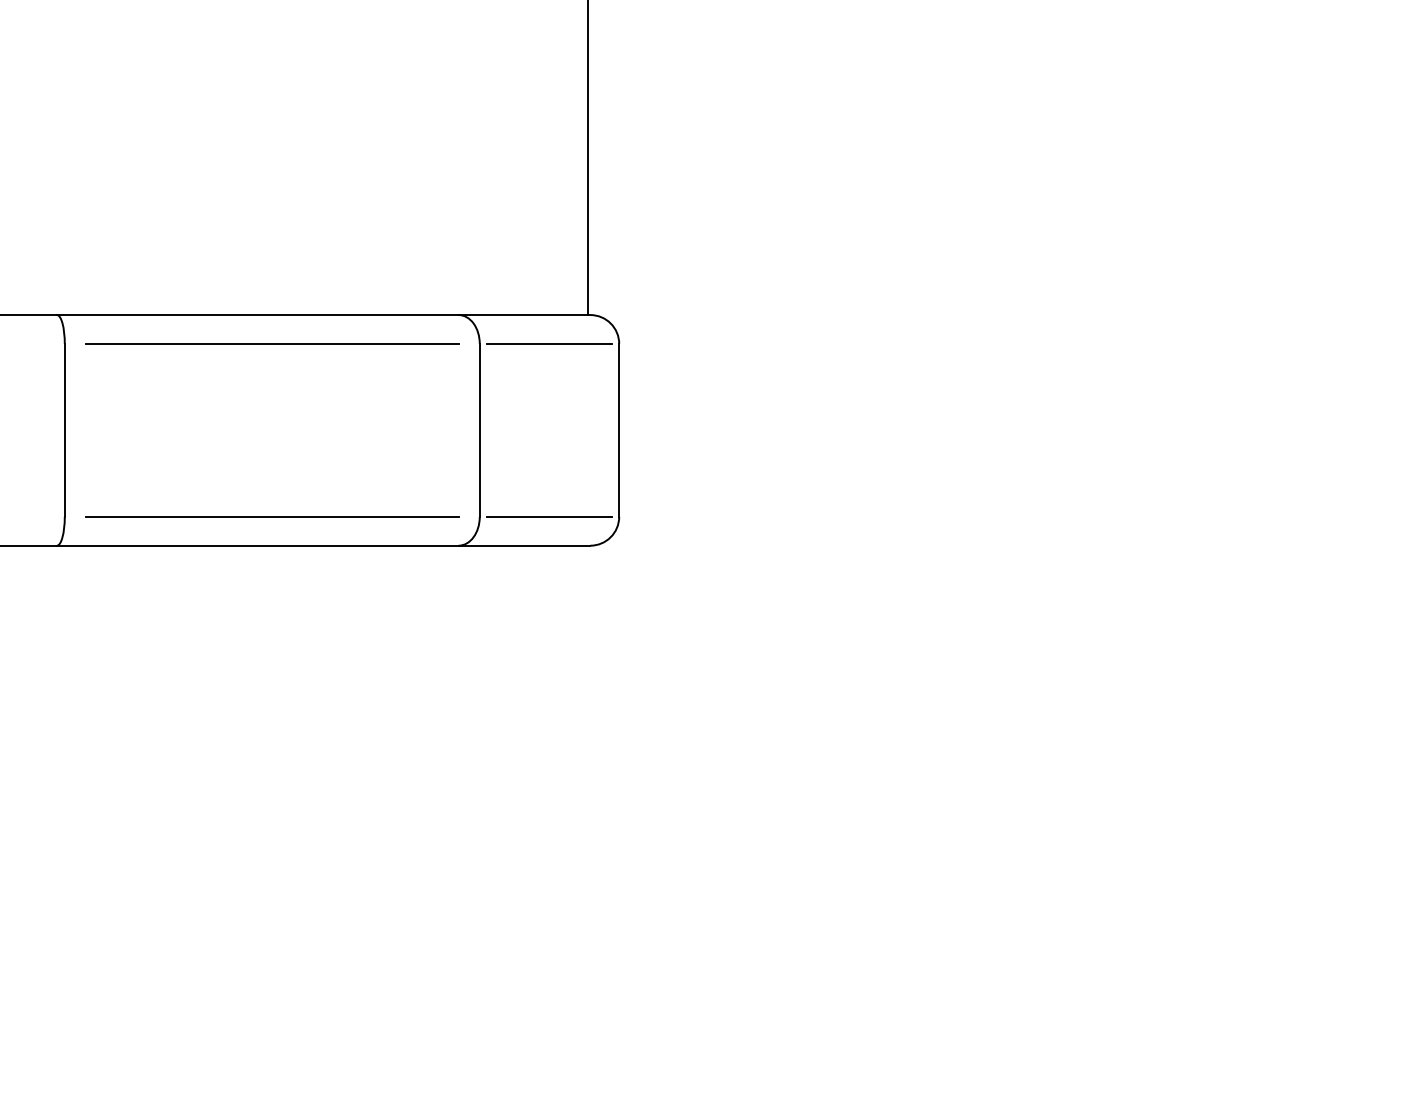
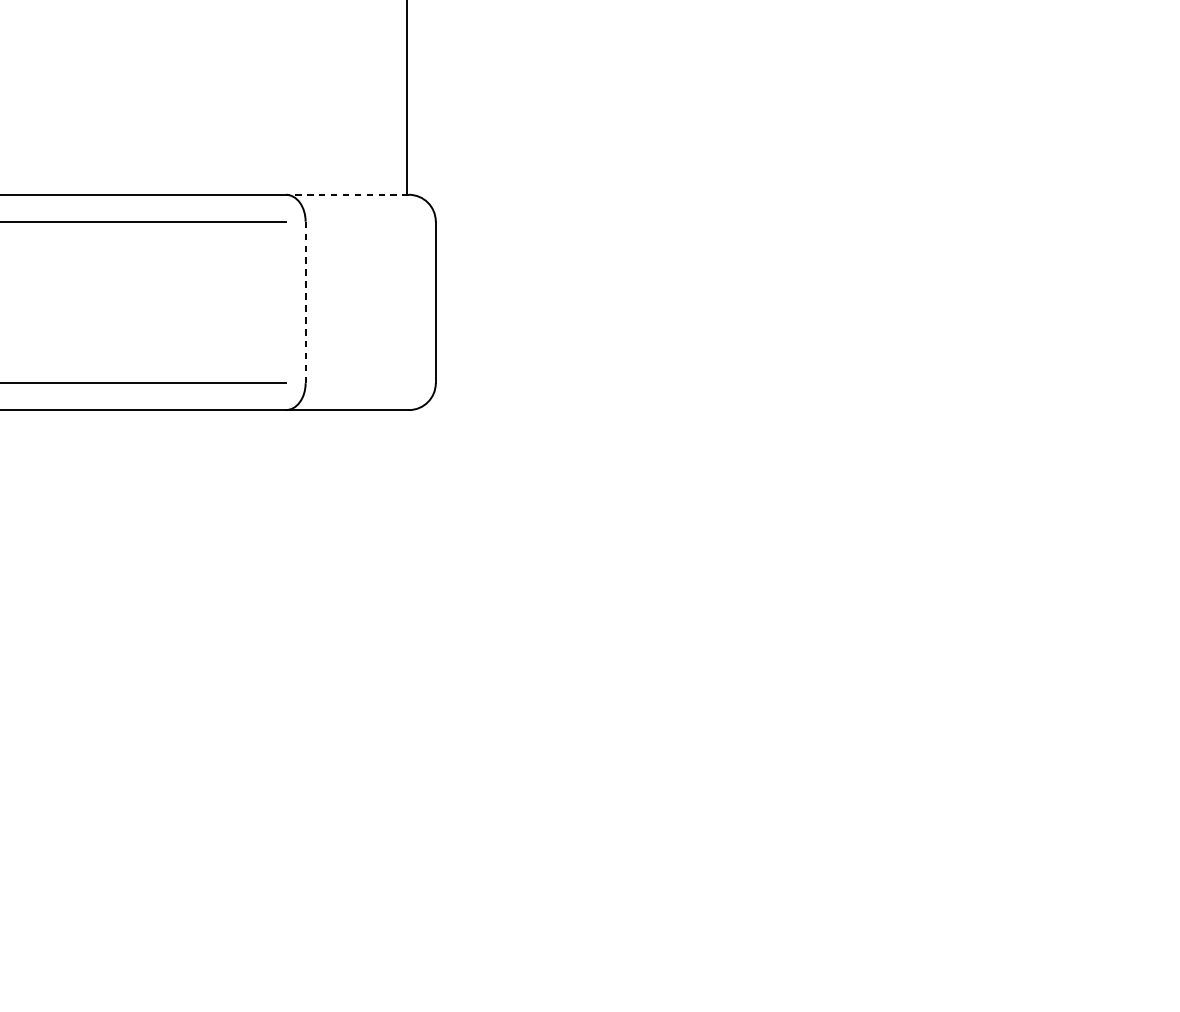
line: (524, 315) -> (347, 195), solid -> dashed
line: (549, 343) -> (370, 221), removed
line: (479, 429) -> (305, 301), solid -> dashed
line: (549, 516) -> (370, 382), removed

